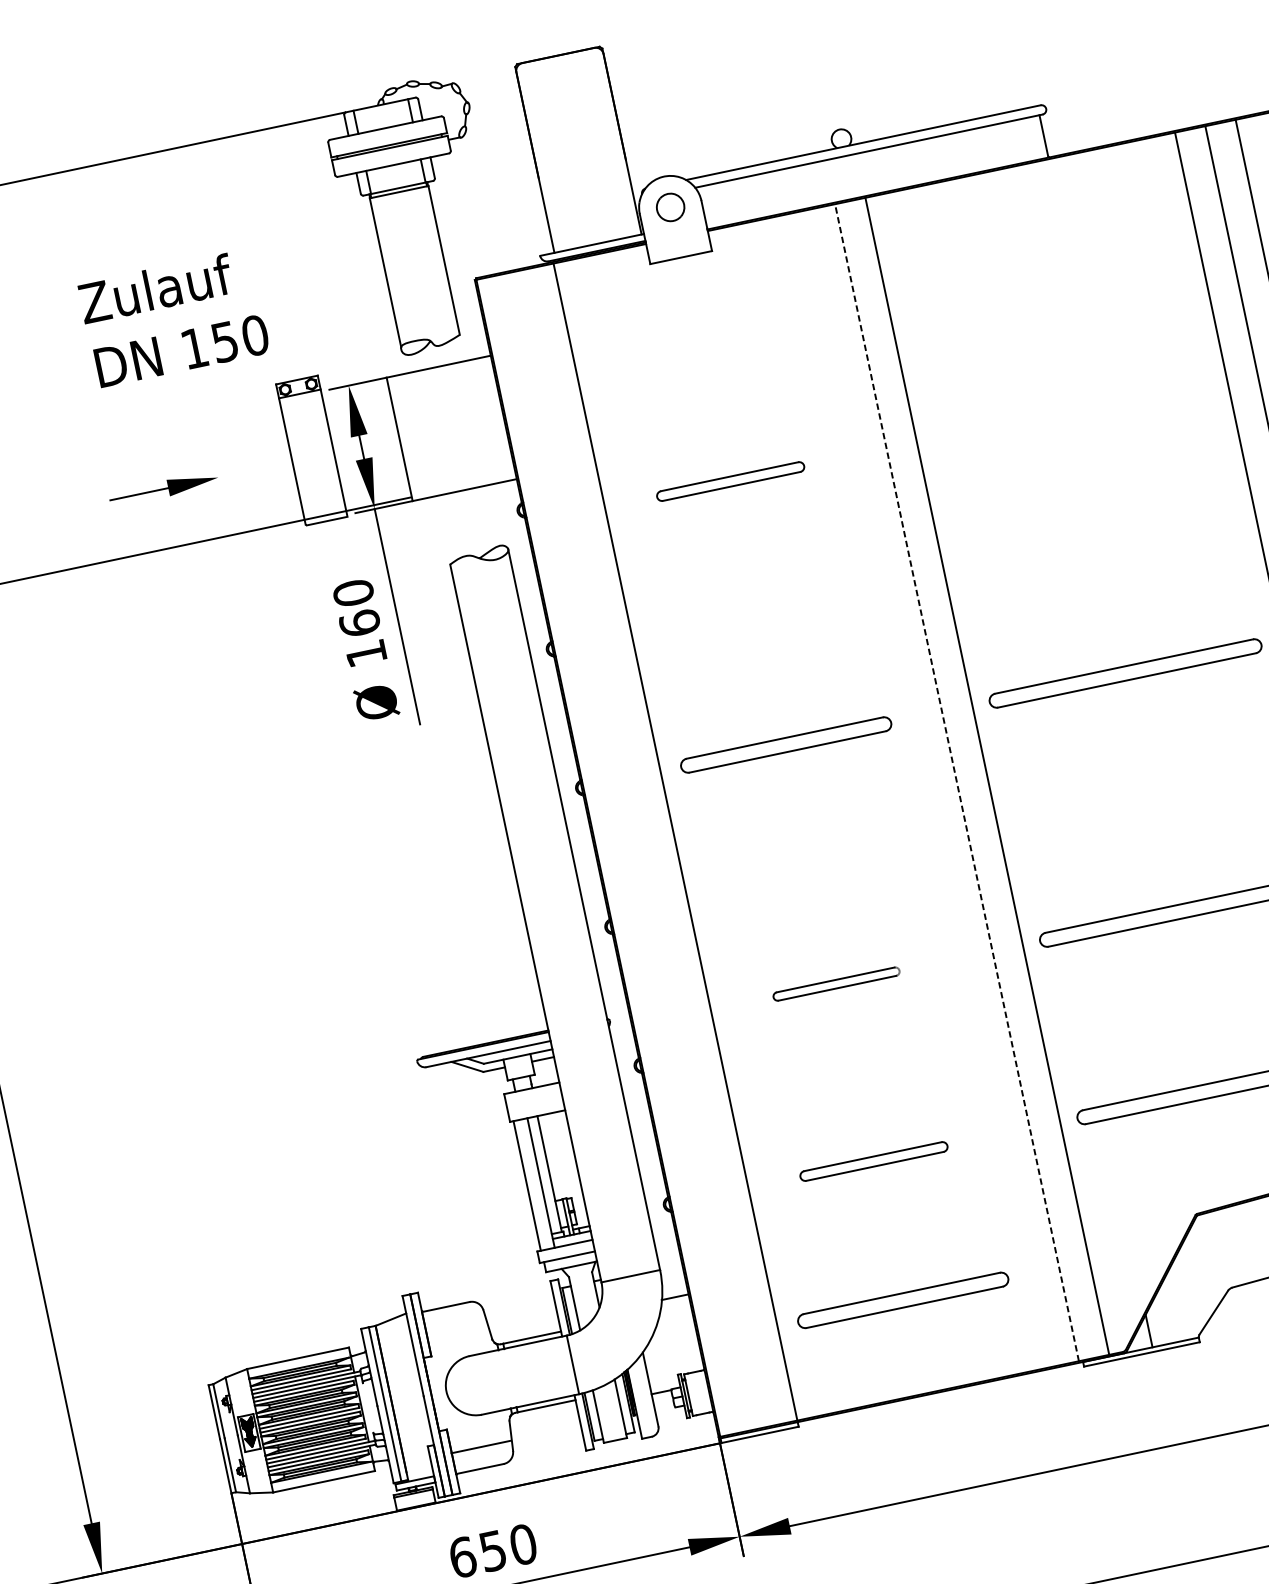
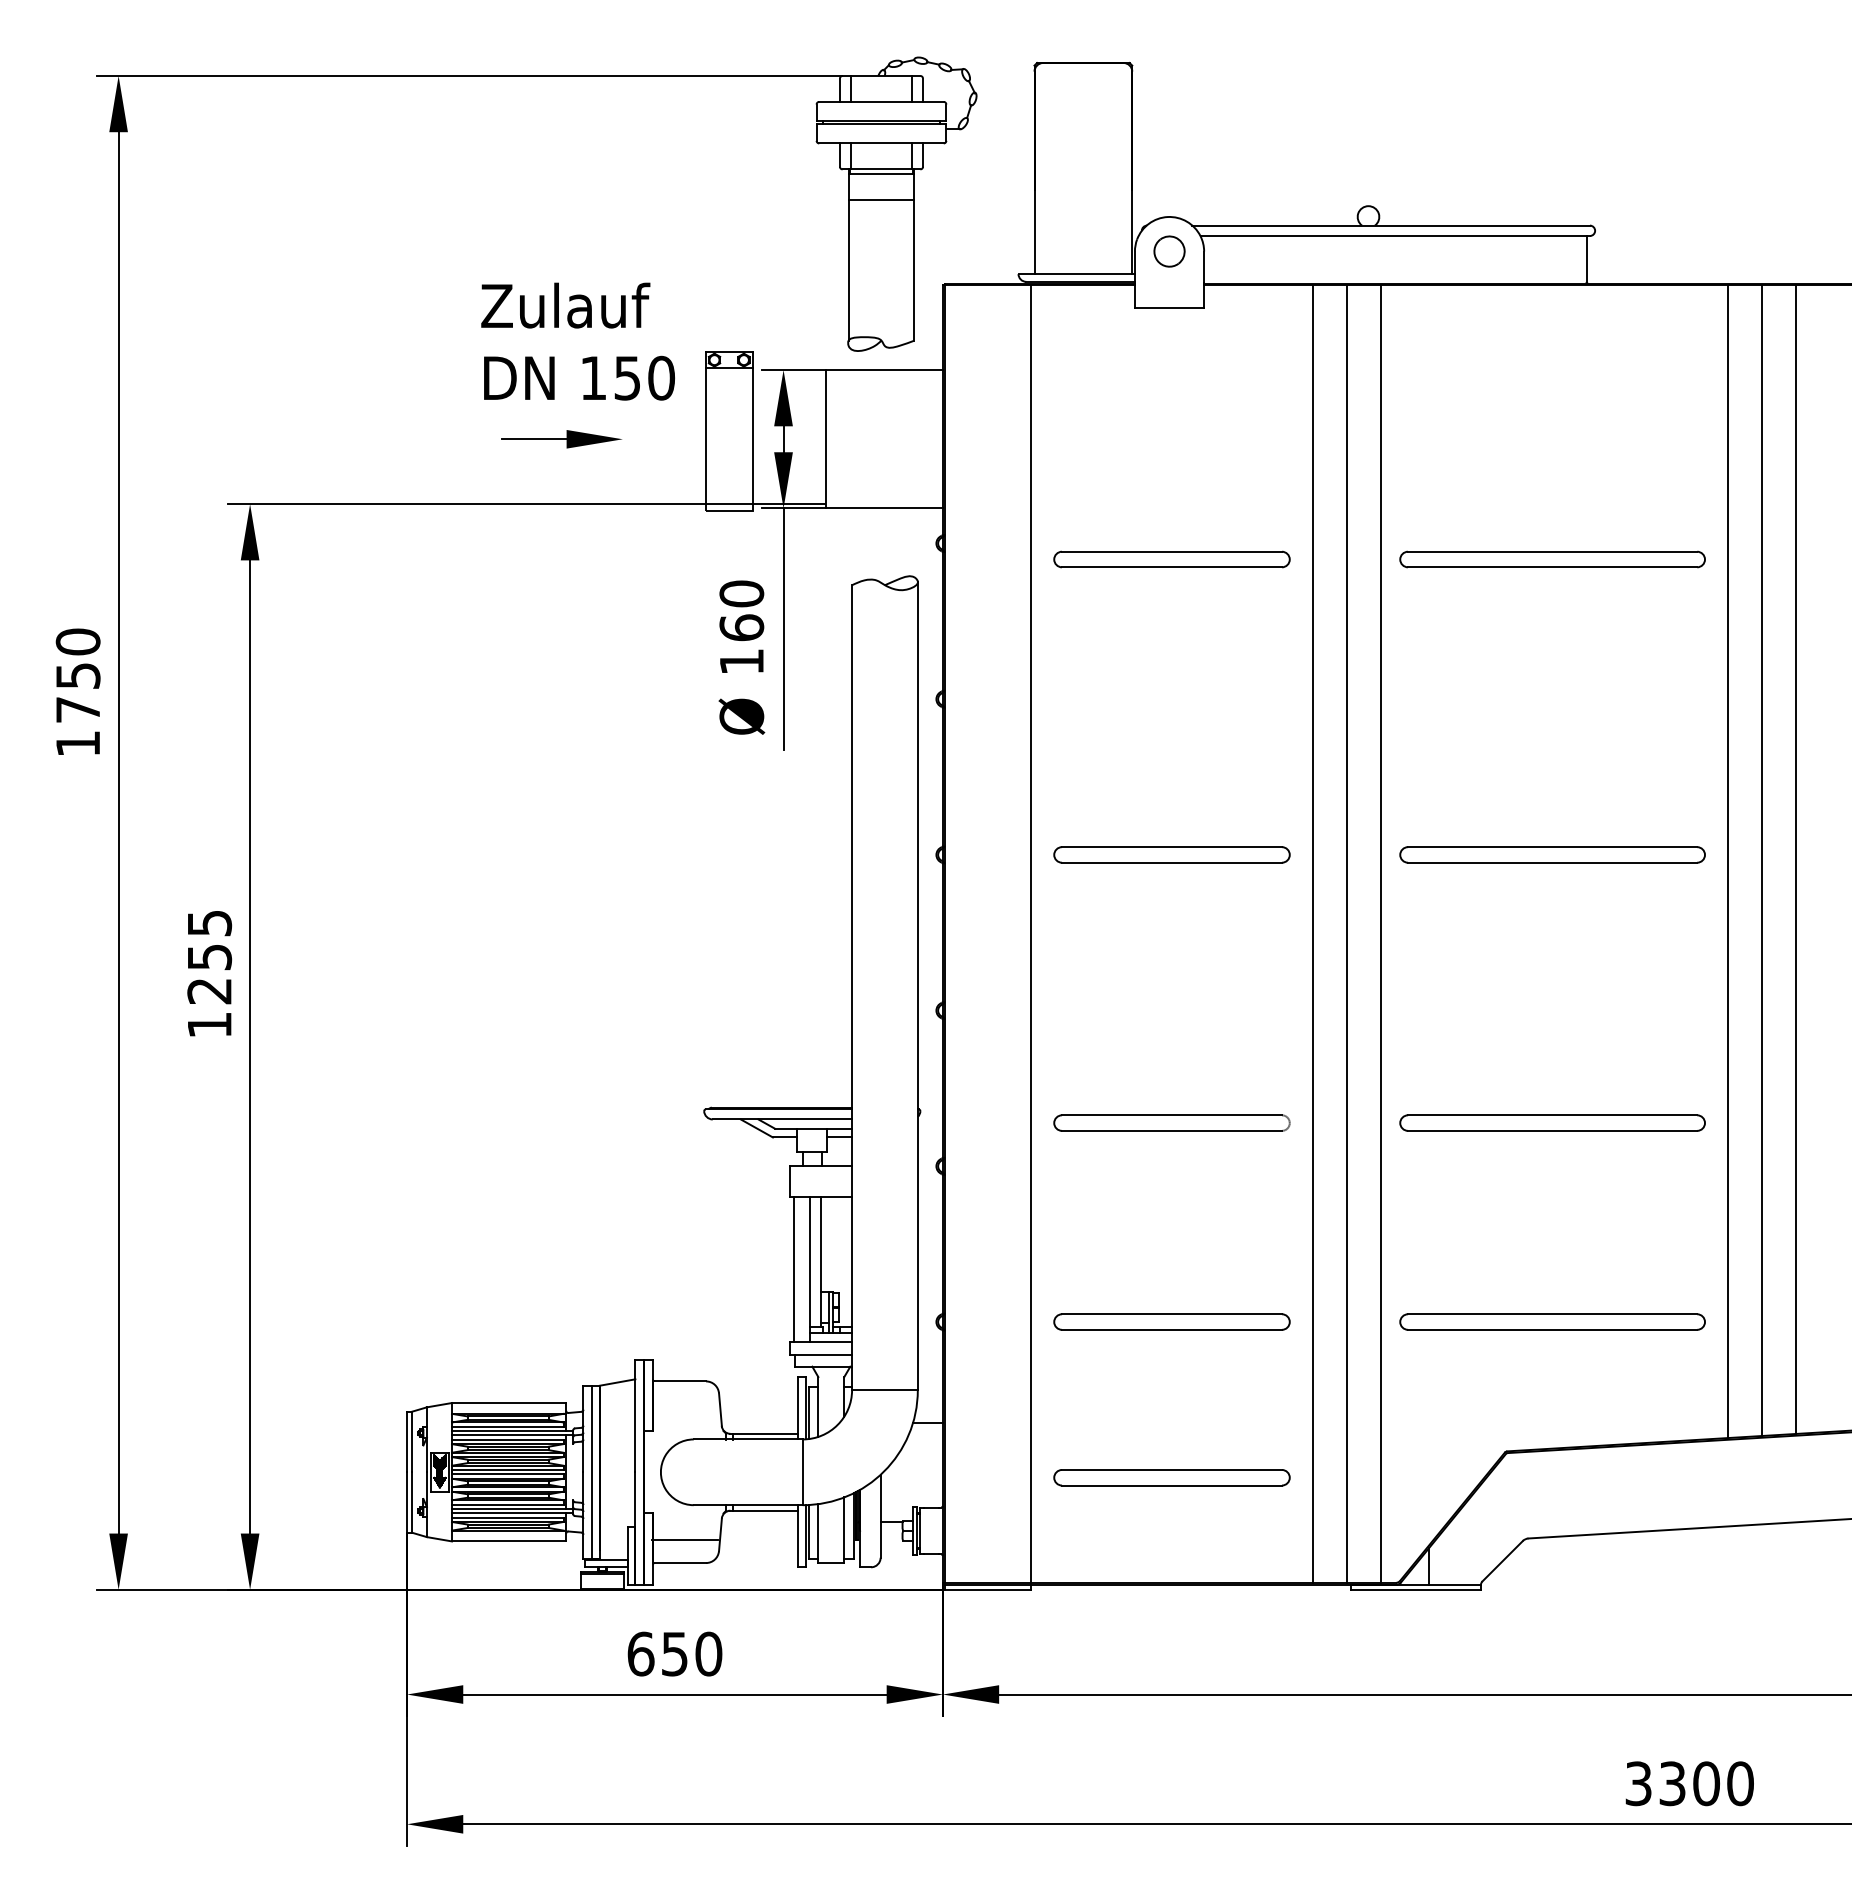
line: (403, 215) -> (881, 199), added
text: (173, 318) -> (577, 341), moved
part: (1069, 410) -> (1552, 559), added
part: (730, 481) -> (1171, 559), size x1.43
line: (956, 783) -> (1346, 934), dashed -> solid
line: (926, 788) -> (1312, 933), added
part: (836, 983) -> (1171, 1122), size x1.67
part: (873, 1161) -> (1171, 1321), size x1.43

